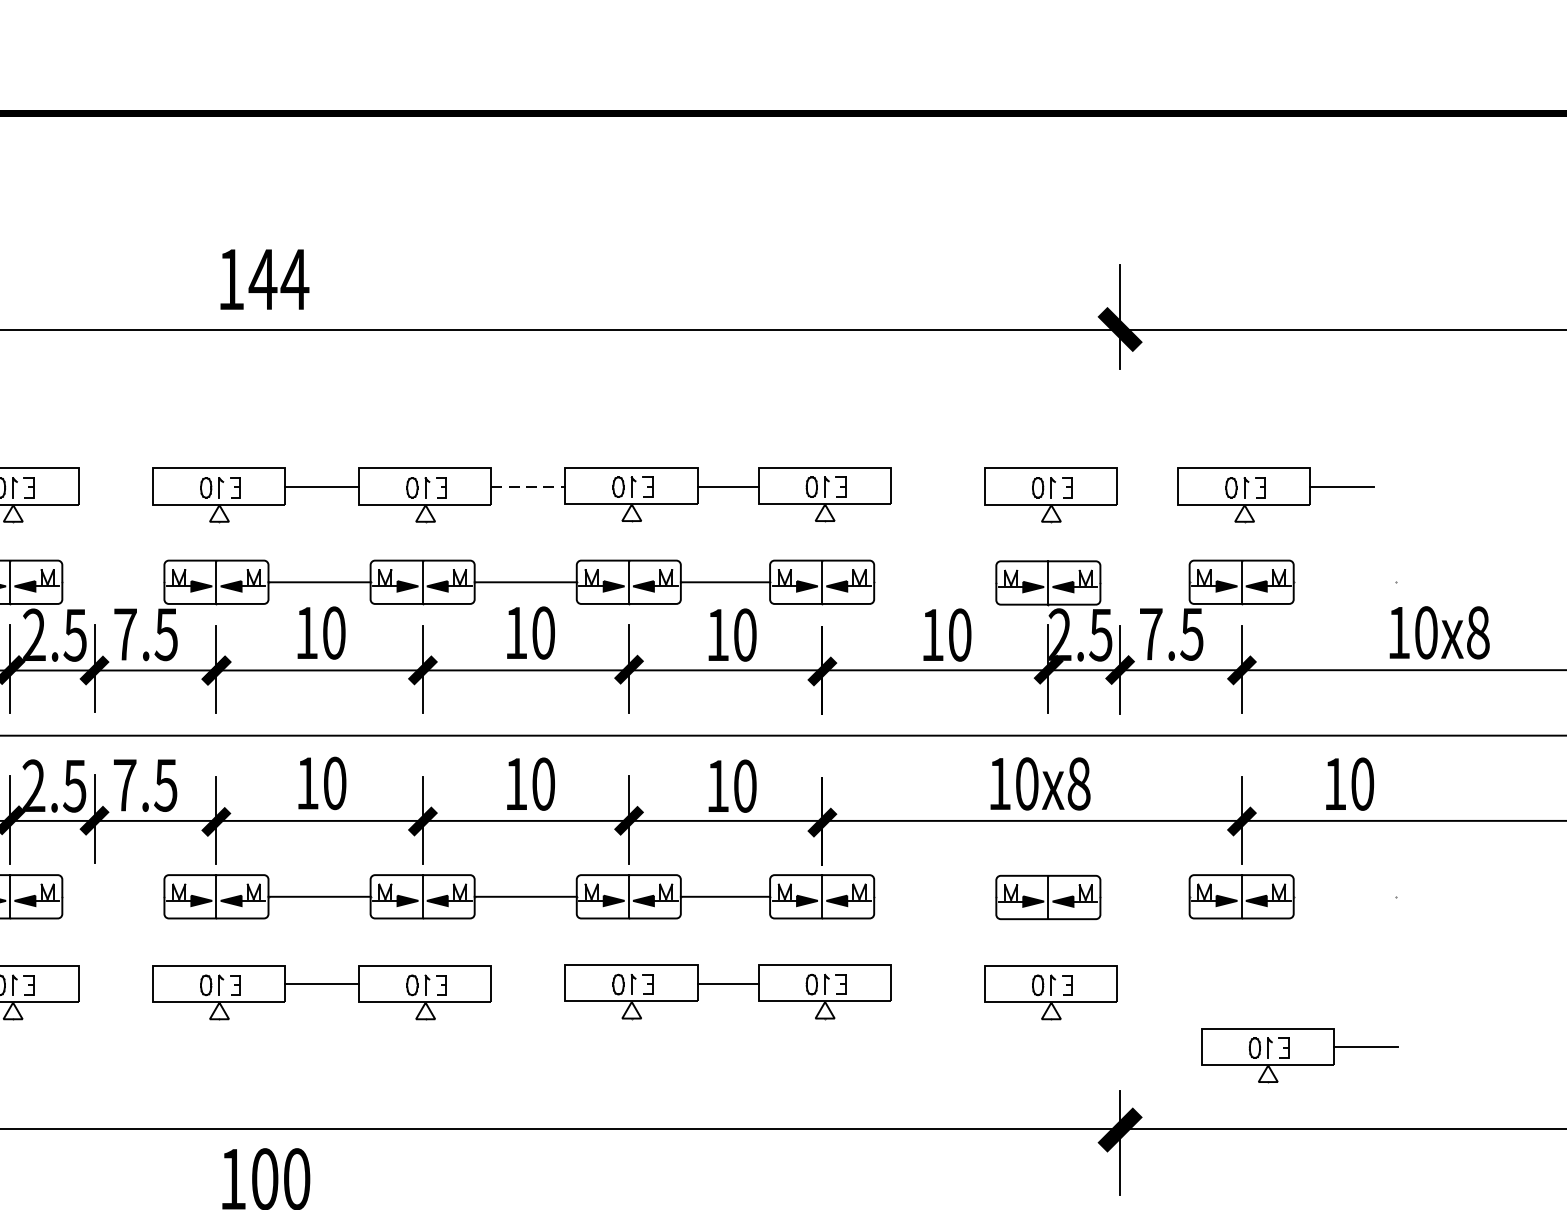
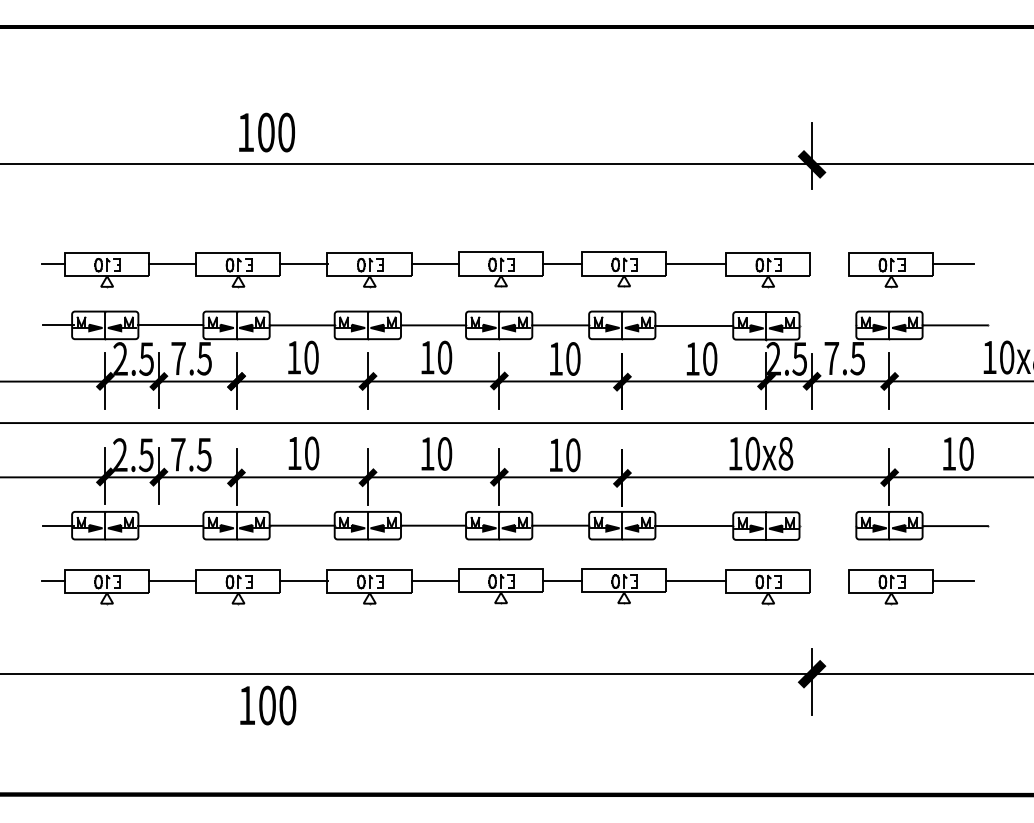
text: (279, 279) -> (276, 132), 144 -> 100
line: (115, 486) -> (172, 264), added
line: (528, 486) -> (435, 264), dashed -> solid
line: (938, 486) -> (696, 264), added
line: (112, 582) -> (170, 325), added
line: (935, 582) -> (694, 325), added
line: (1343, 582) -> (954, 325), added
line: (112, 896) -> (170, 525), added
line: (935, 898) -> (694, 526), added
line: (1343, 898) -> (954, 526), added
line: (115, 984) -> (172, 581), added
line: (527, 984) -> (434, 581), added
line: (938, 984) -> (696, 581), added
part: (1299, 1056) -> (911, 587), moved

